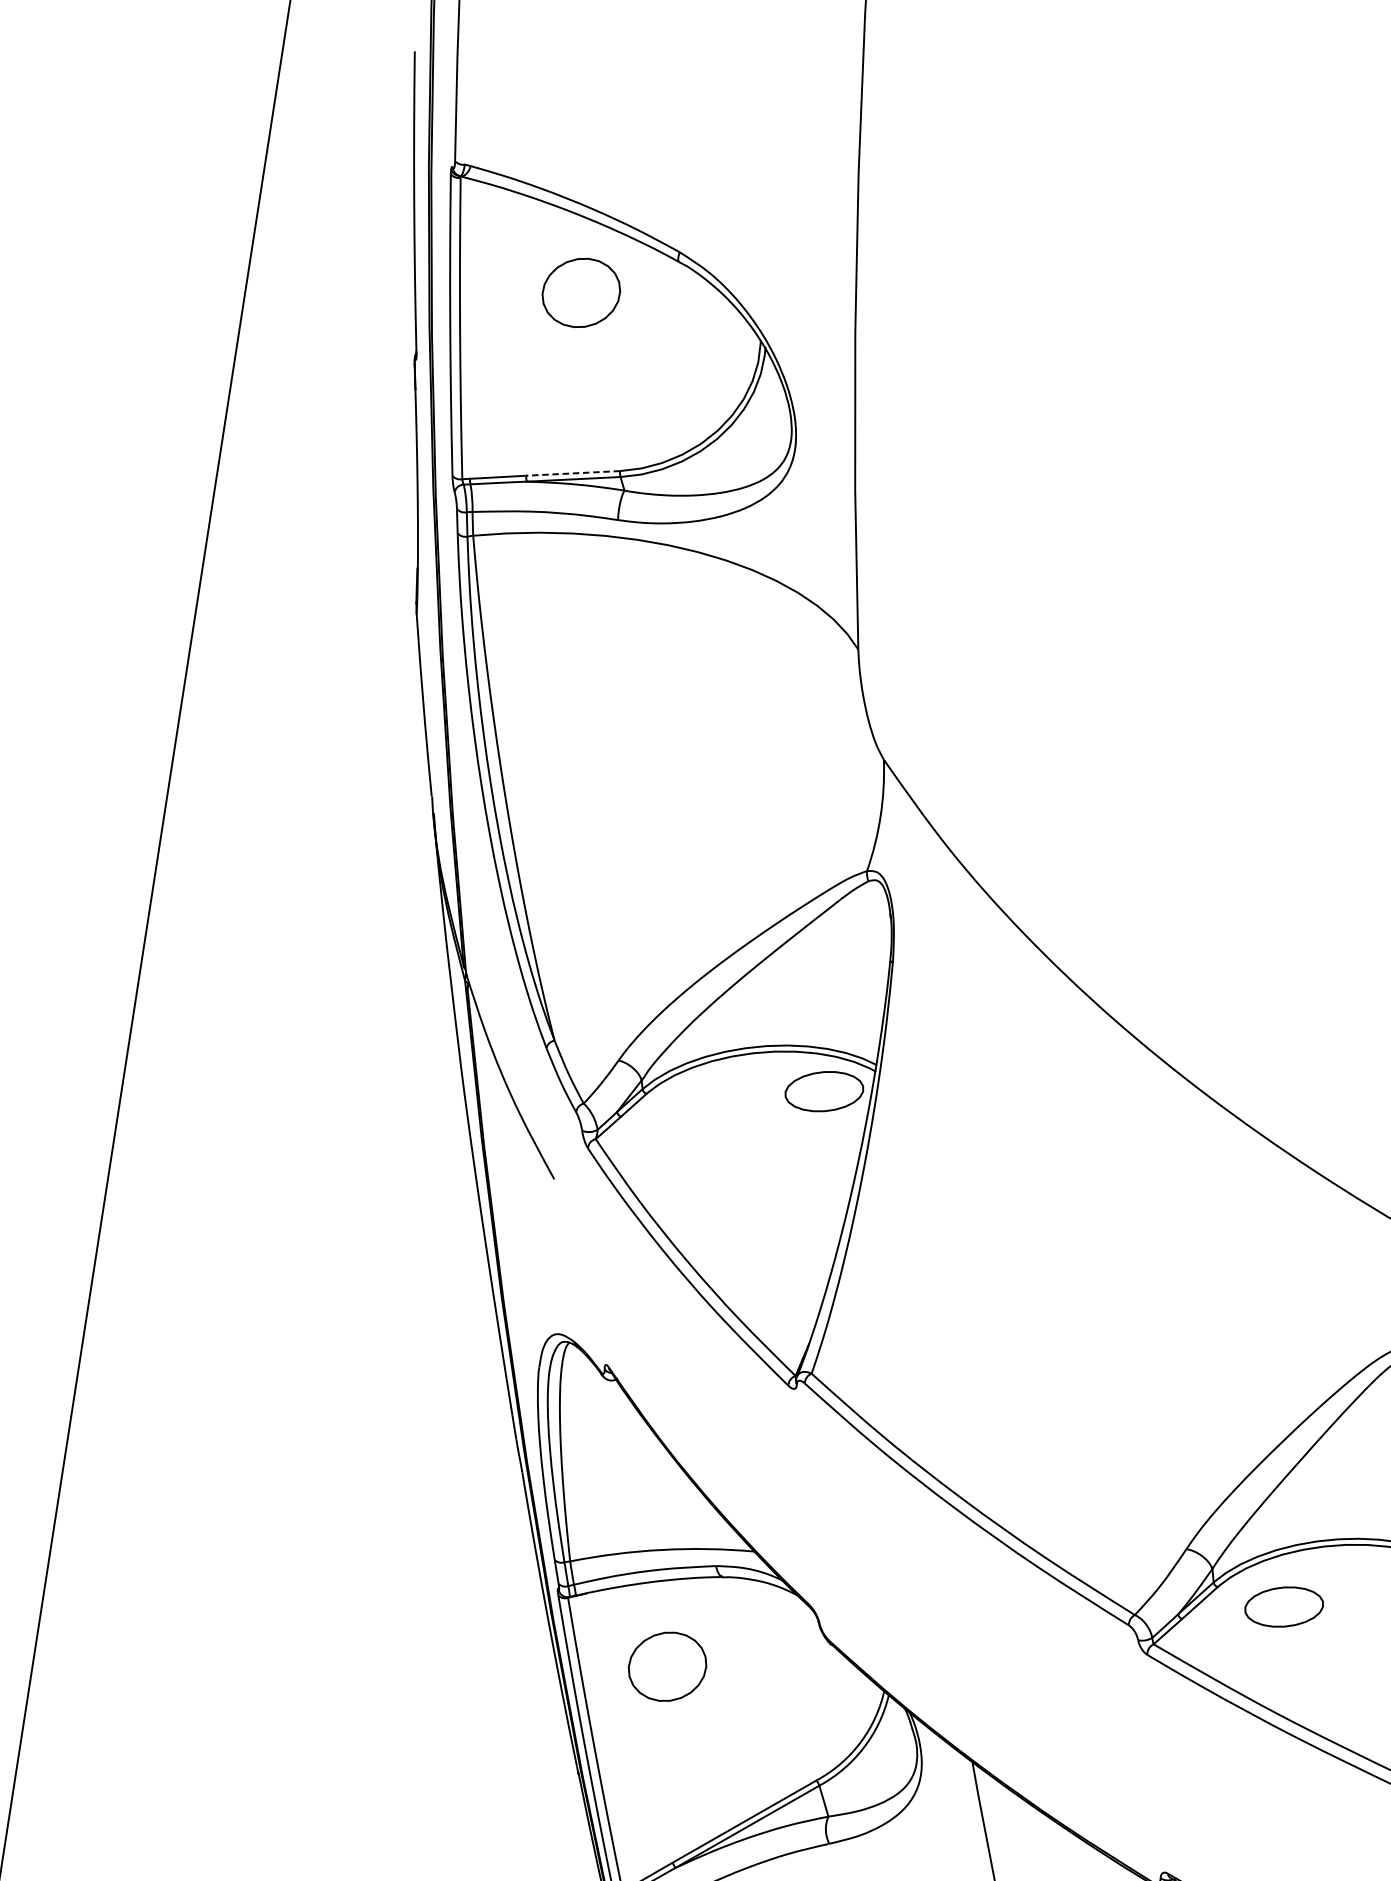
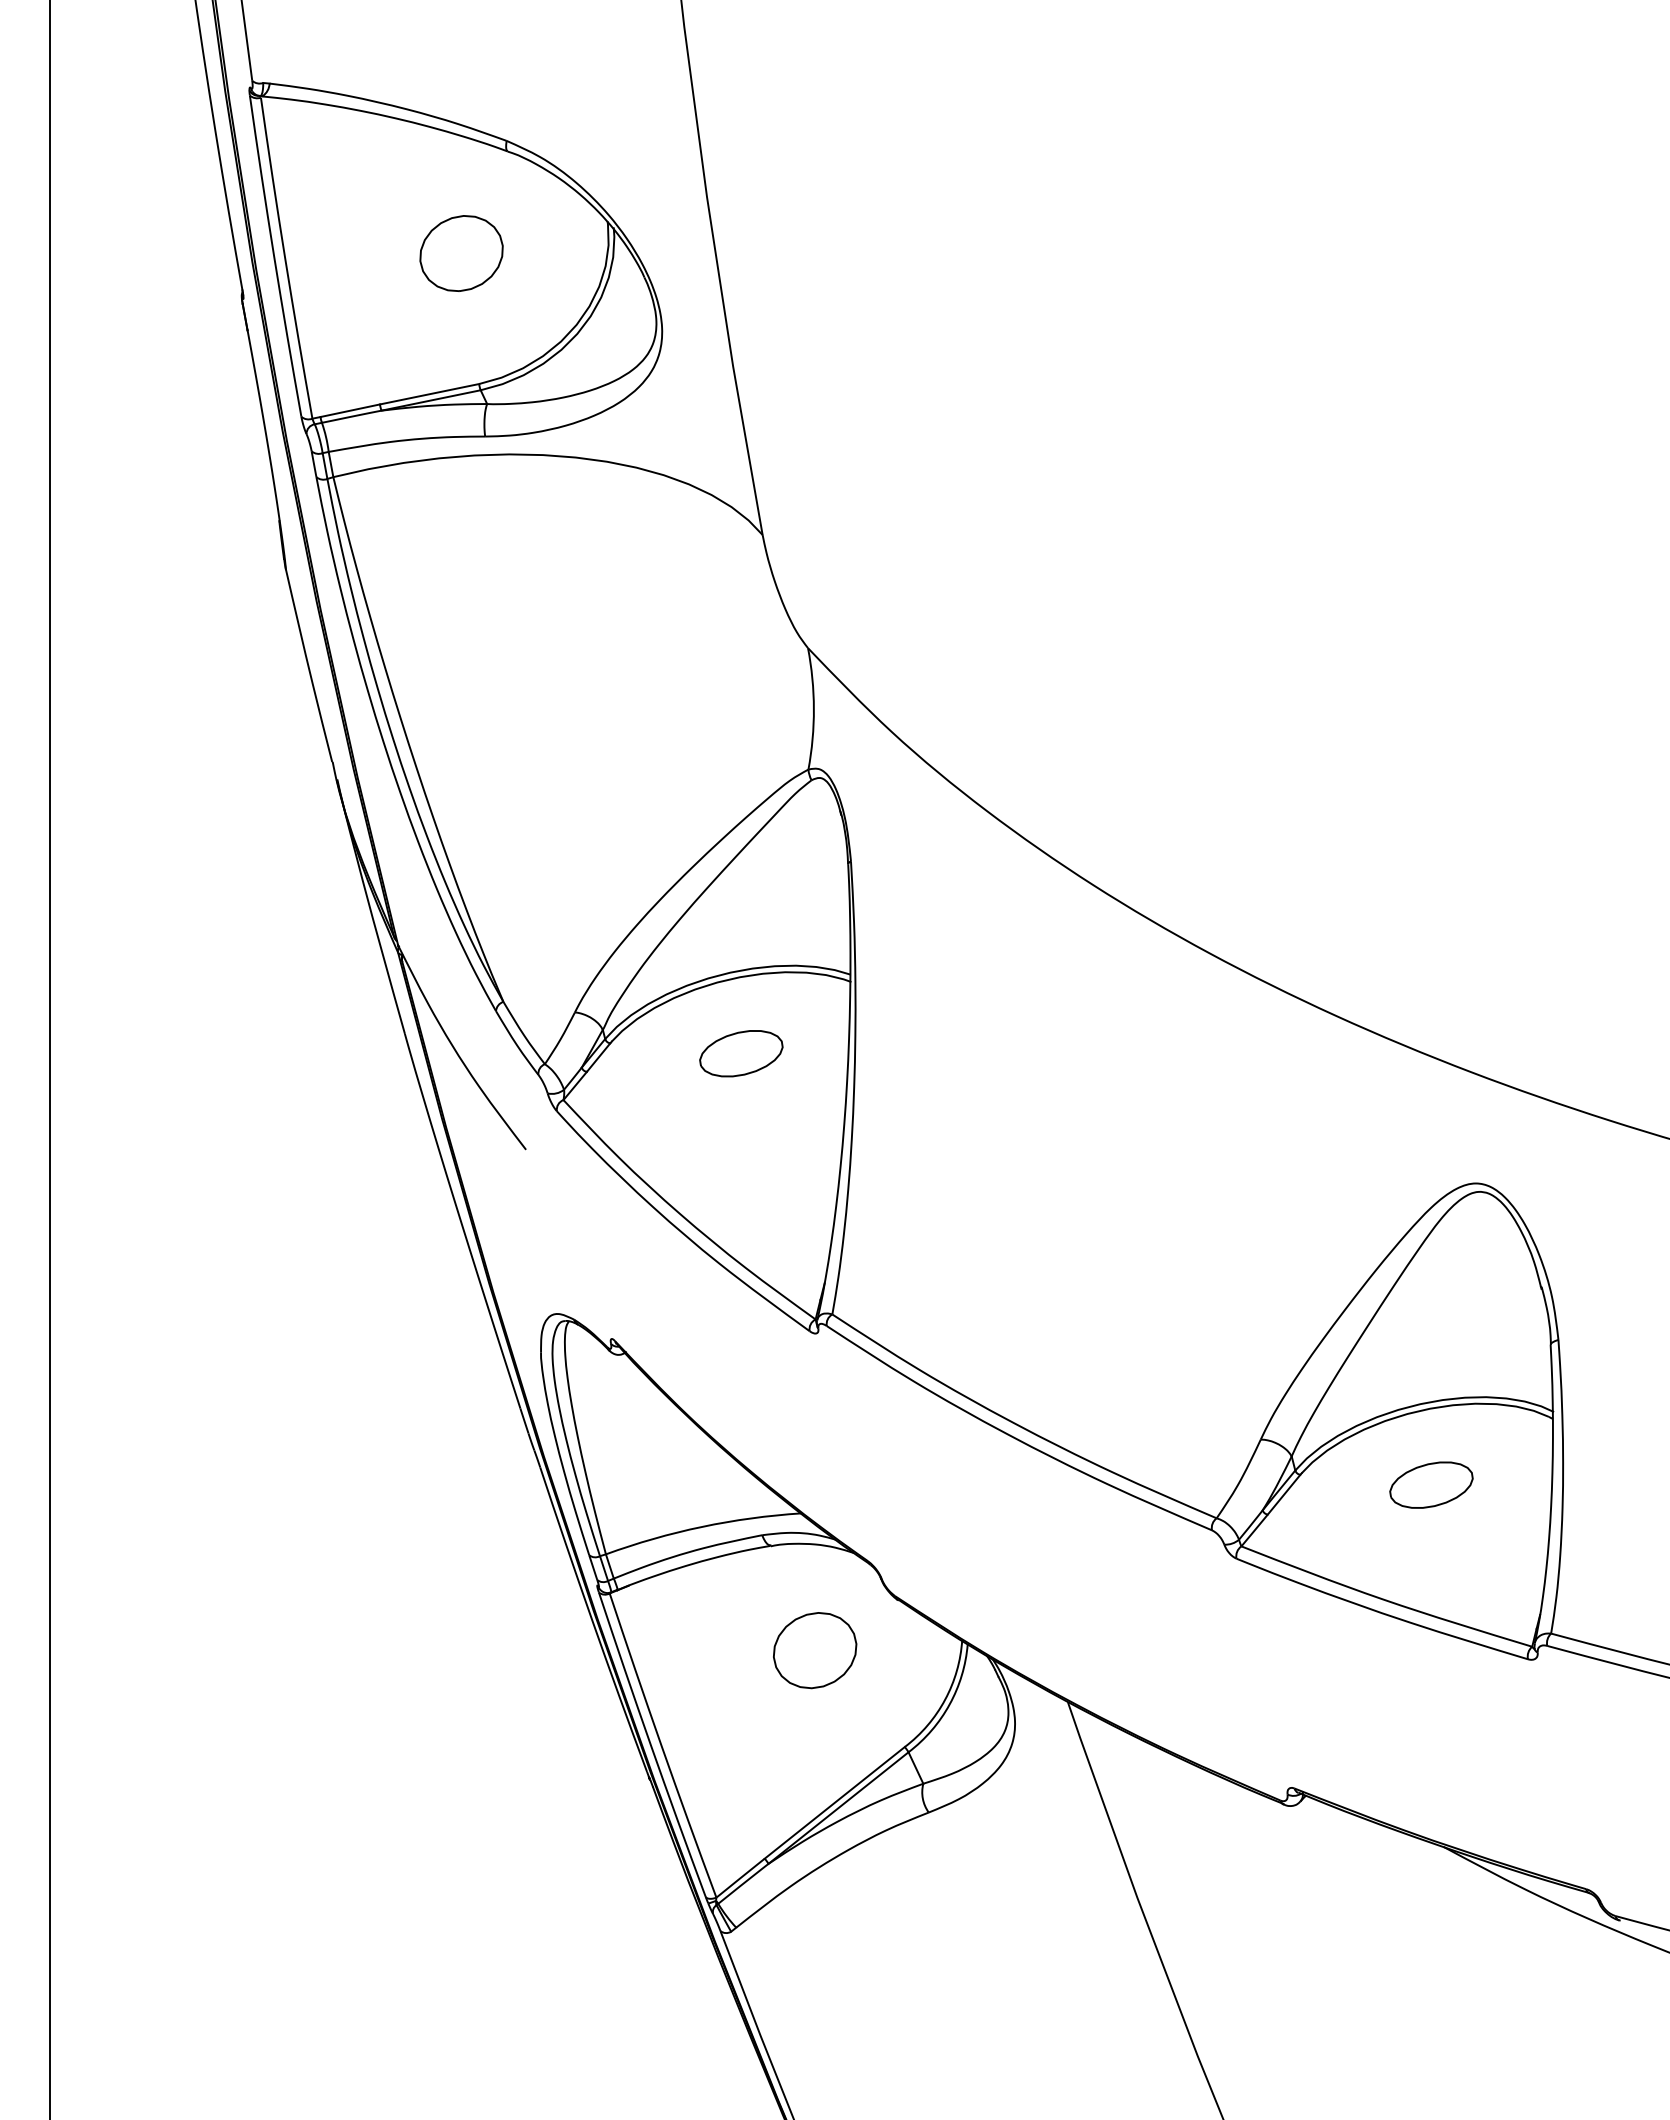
part: (581, 292) -> (461, 253), moved
line: (573, 473) -> (429, 394), dashed -> solid
part: (824, 1091) -> (741, 1053), moved
part: (1284, 1606) -> (1431, 1484), moved
part: (667, 1666) -> (815, 1650), moved

